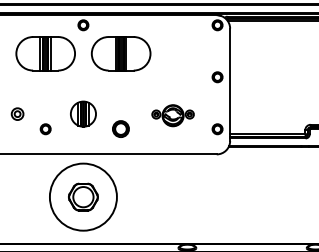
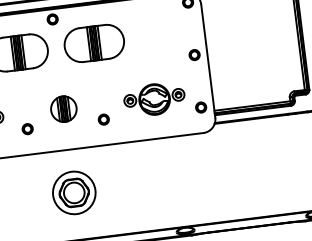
part: (172, 115) -> (153, 99), size x1.43
part: (121, 129) -> (104, 119), size x0.62
circle: (83, 197) -> (74, 193), size x0.62

